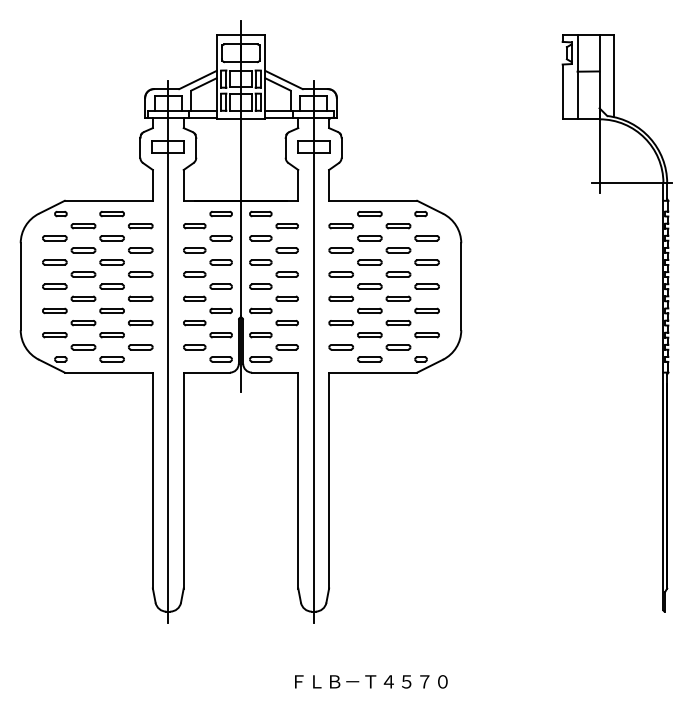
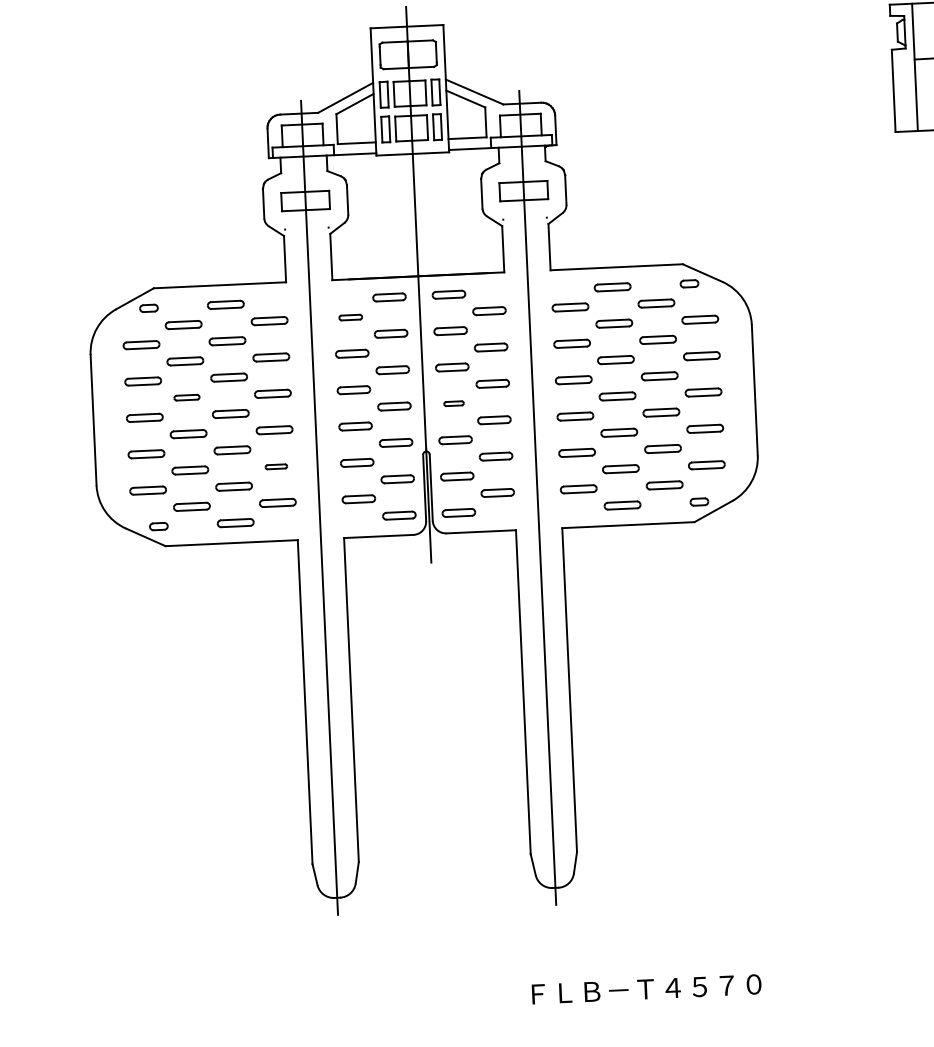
part: (194, 226) -> (350, 317), size x0.7
part: (83, 274) -> (186, 397), size x0.7
part: (260, 286) -> (453, 403), size x0.6
part: (140, 323) -> (275, 467), size x0.6

